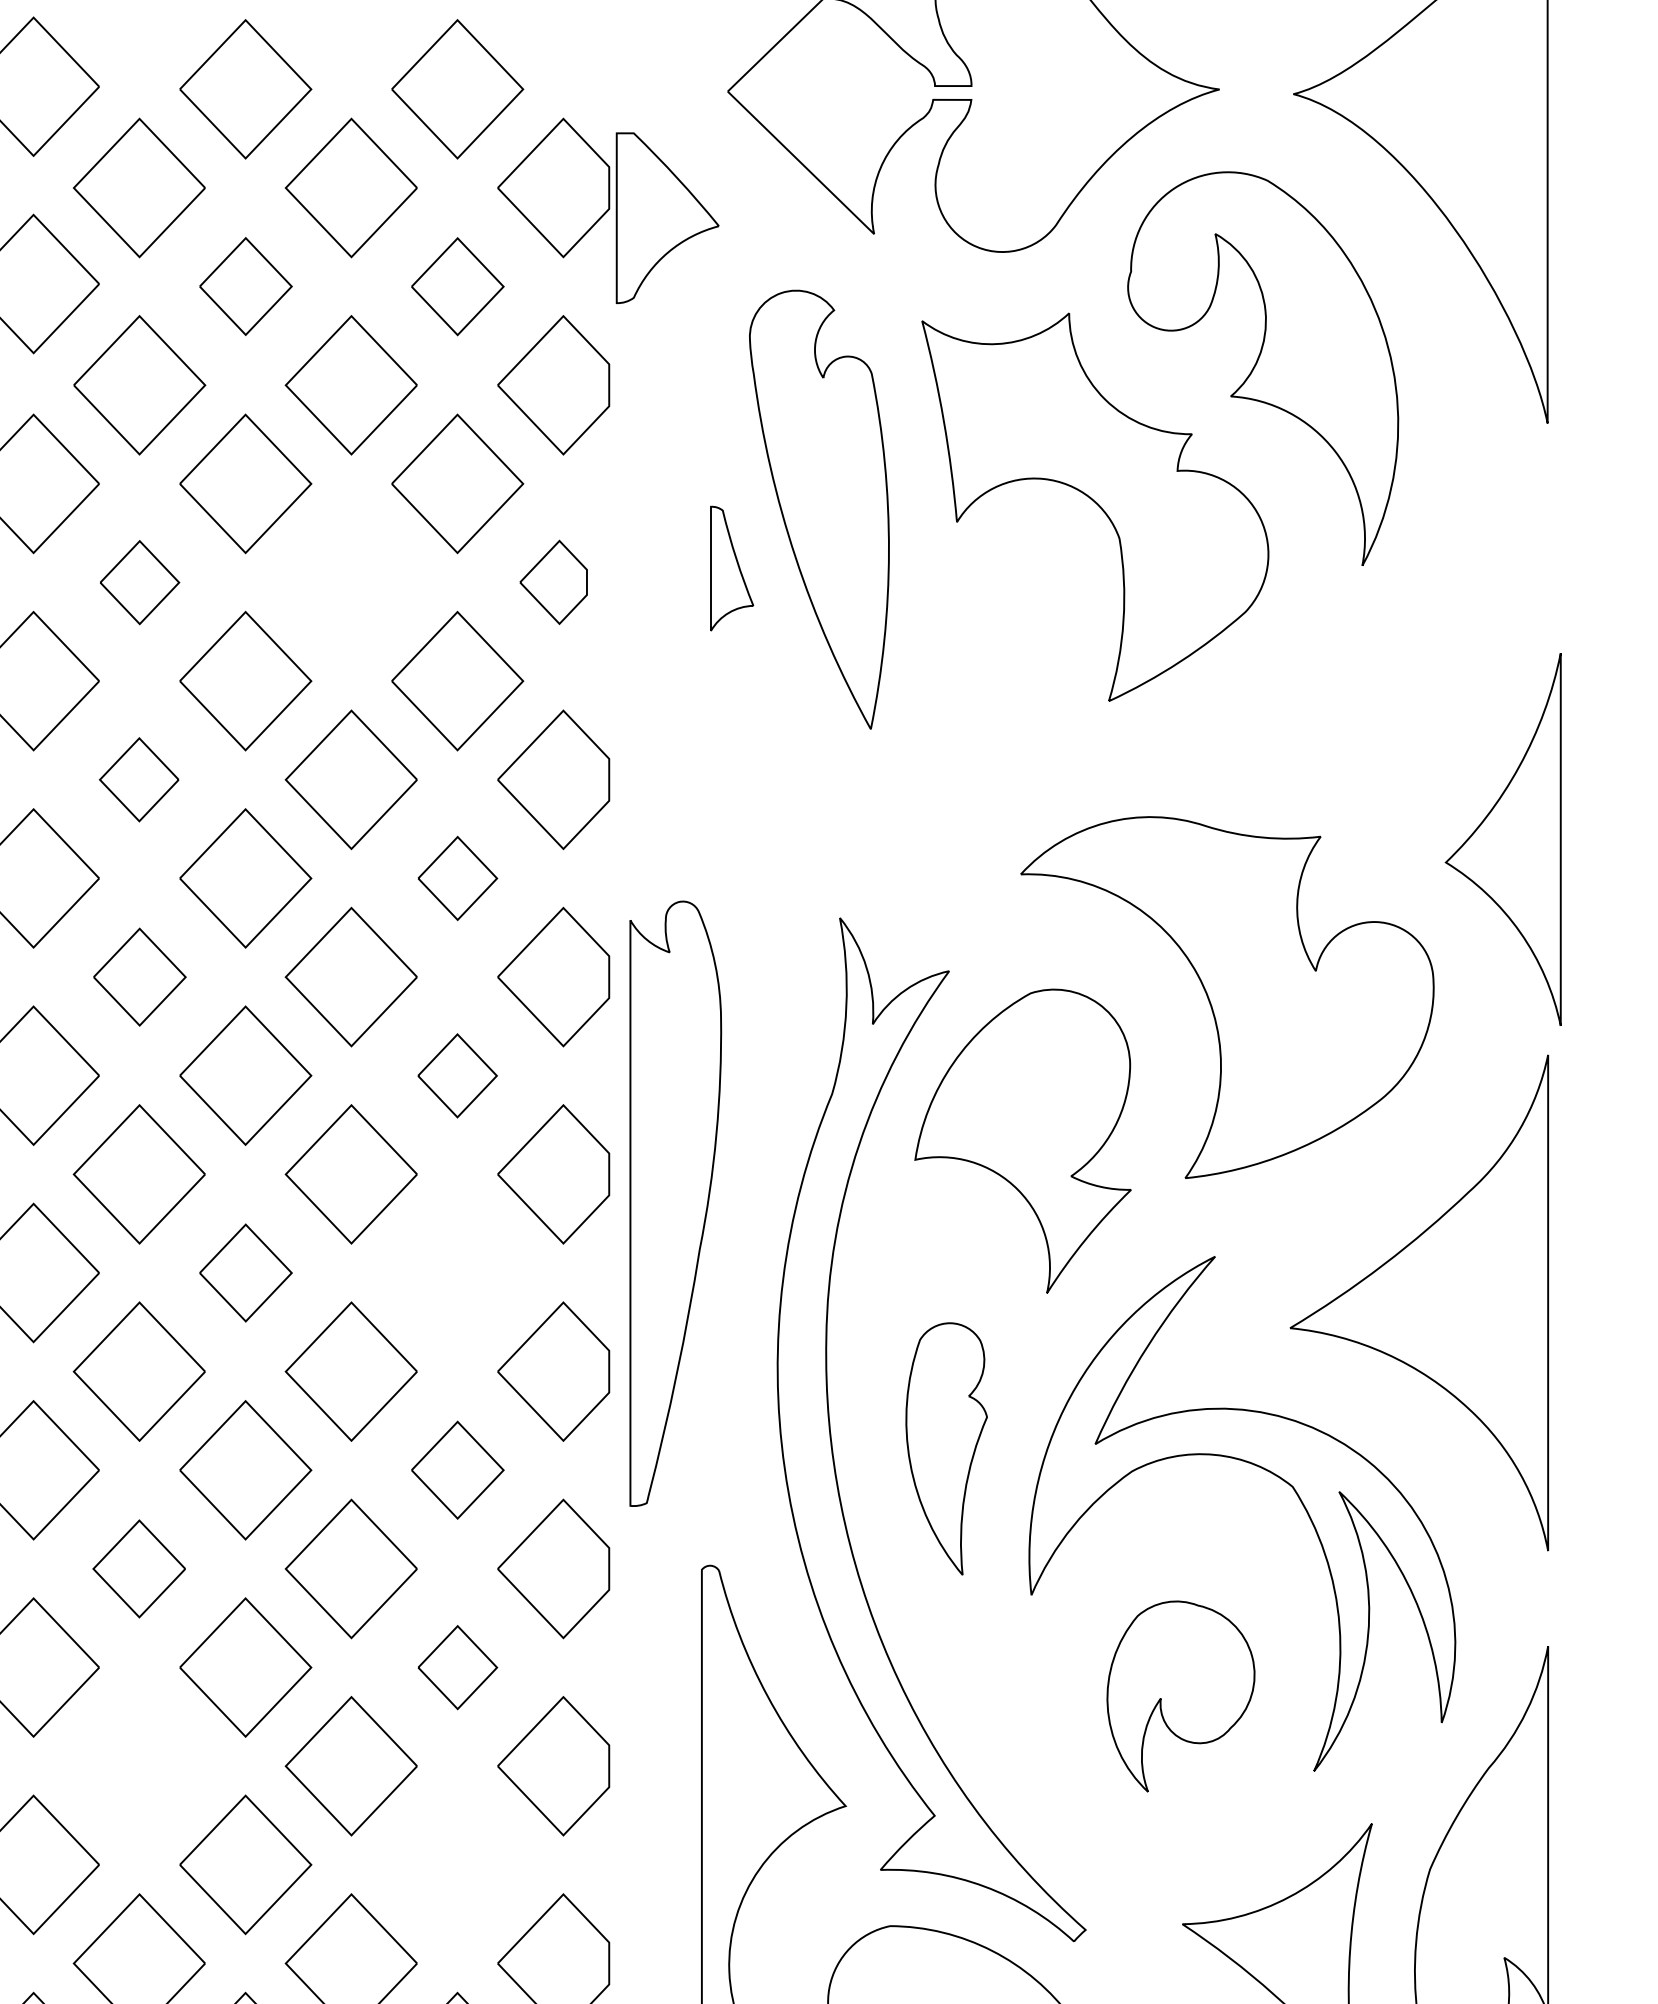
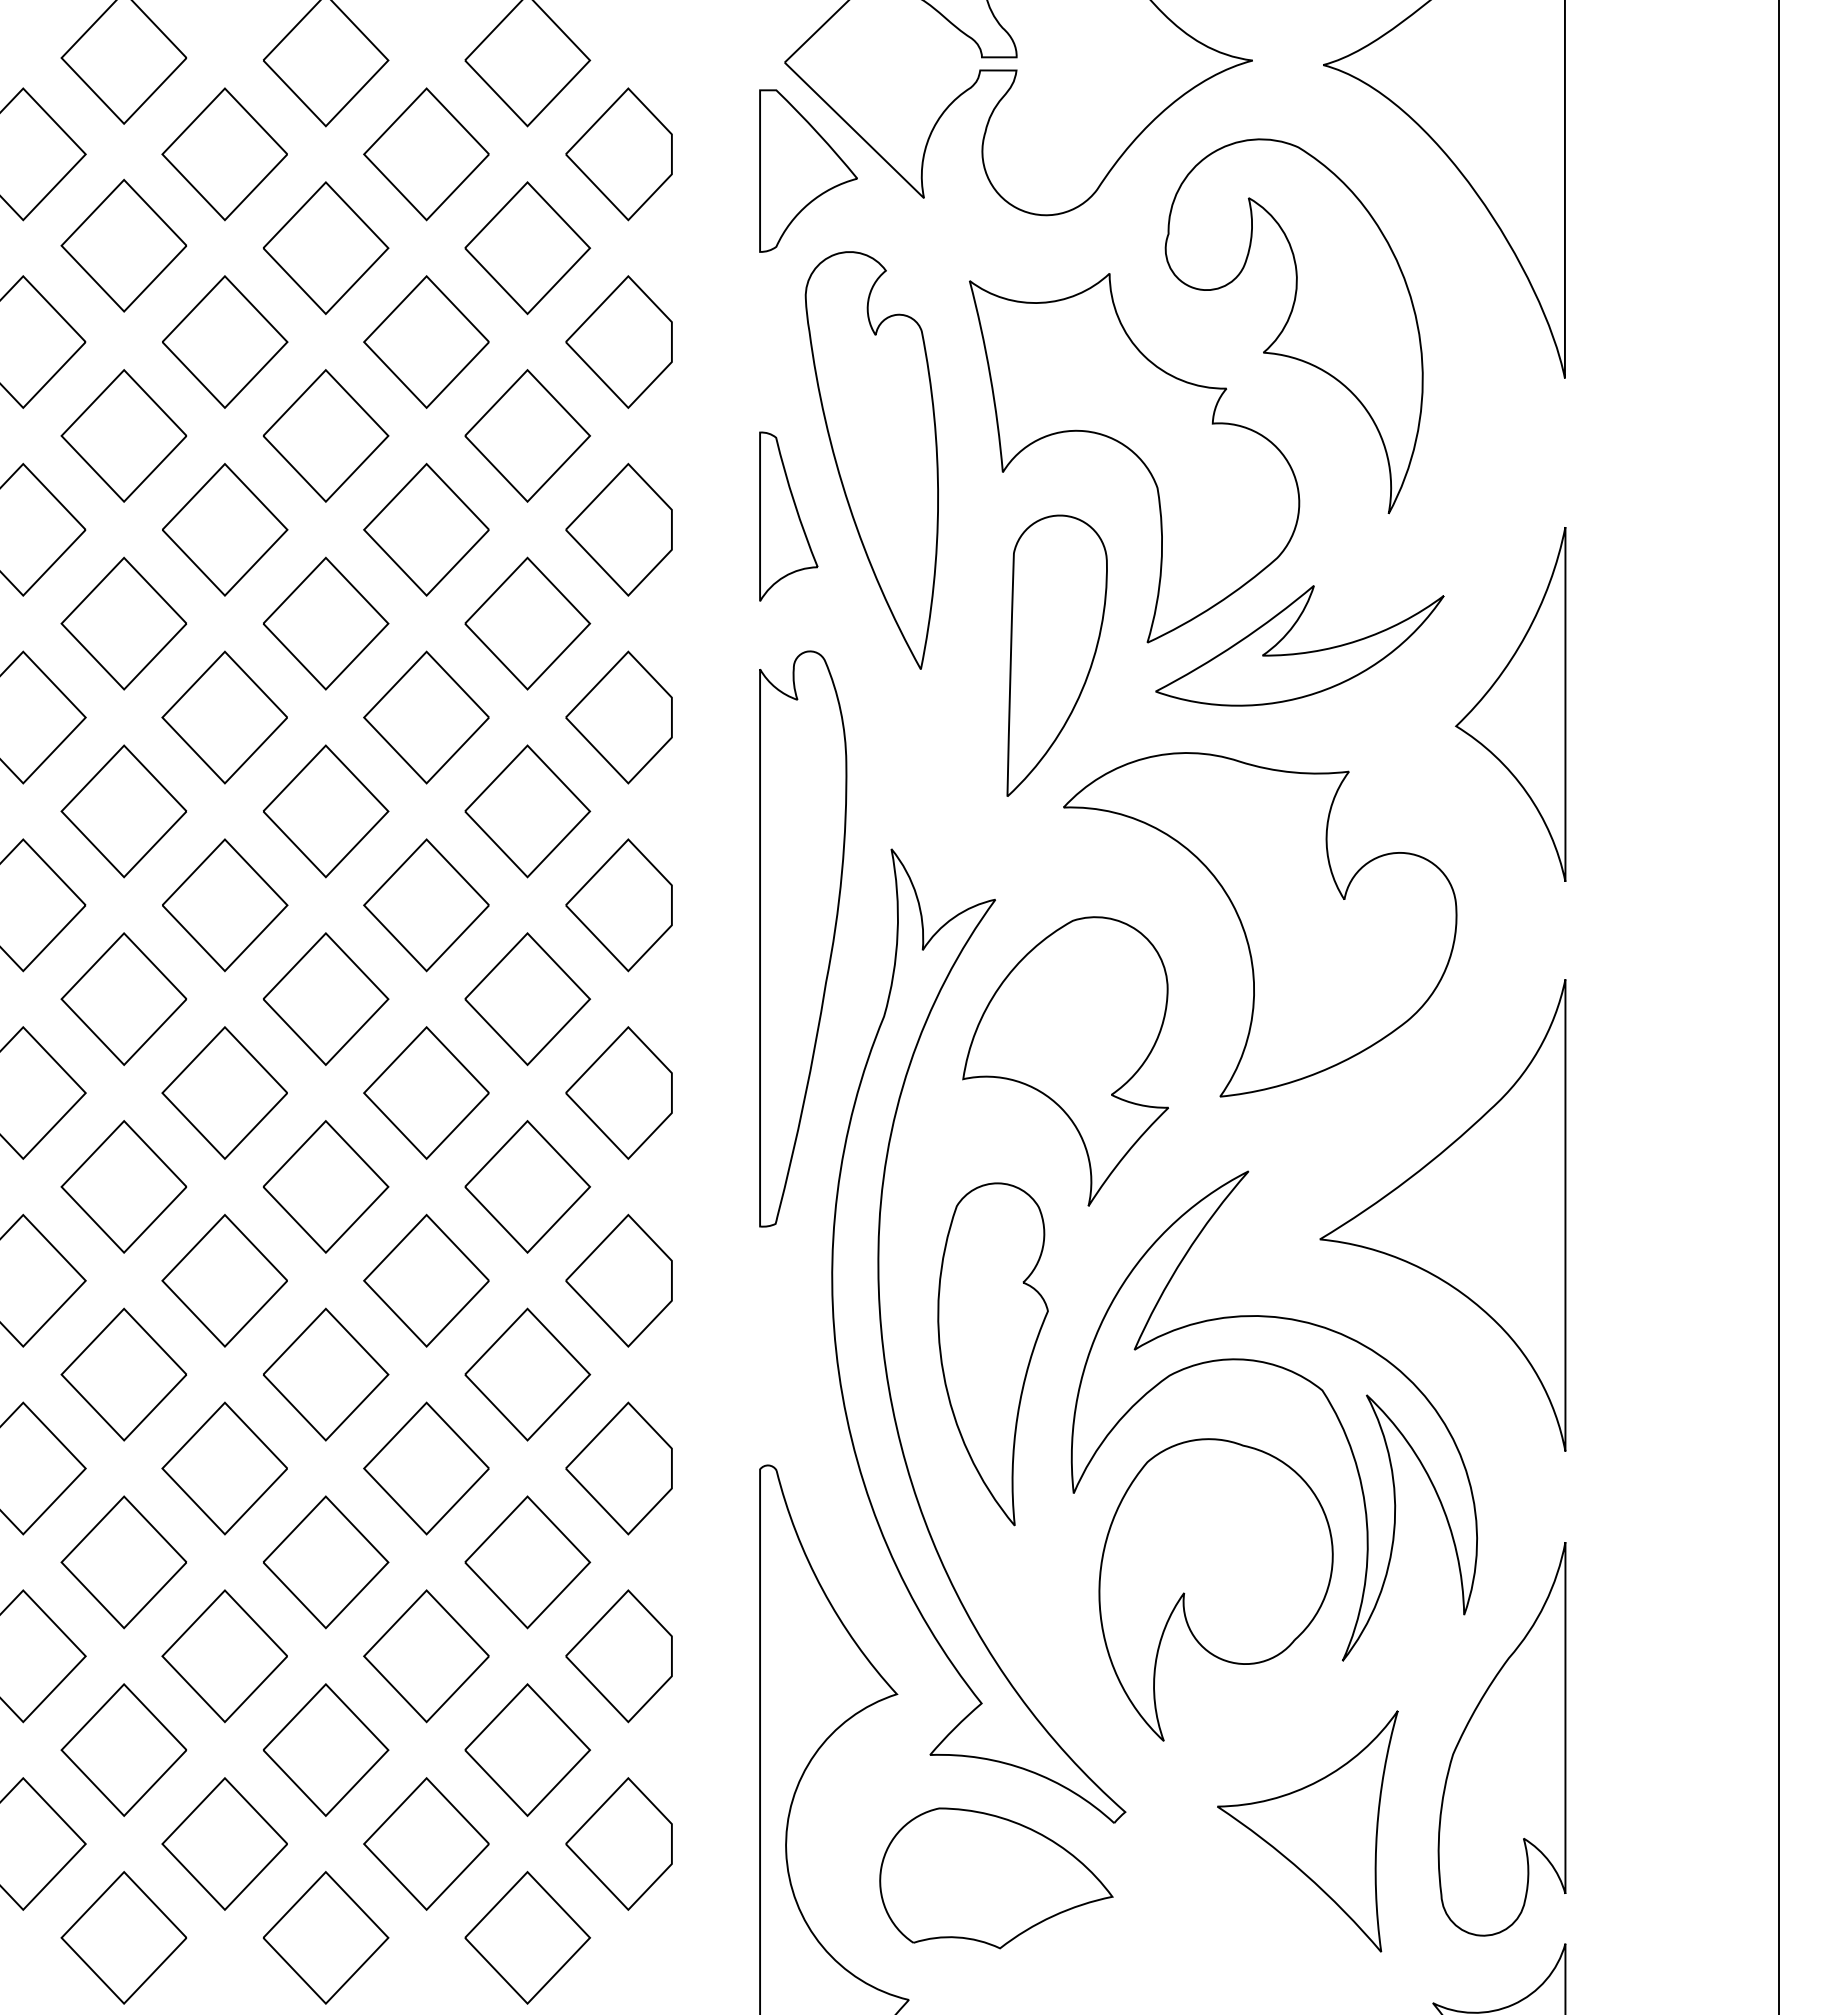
part: (667, 217) -> (808, 170), moved
part: (246, 285) -> (326, 247), size x1.43
part: (457, 286) -> (527, 248), size x1.43
part: (731, 568) -> (788, 516), size x1.43
part: (140, 582) -> (225, 529), size x1.67
part: (351, 582) -> (426, 529), added
part: (553, 582) -> (618, 529), size x1.67
part: (1268, 711) -> (1299, 652), added
part: (1013, 714) -> (1056, 655), added
part: (139, 779) -> (224, 717), size x1.67
part: (1503, 839) -> (1510, 704), moved
part: (457, 878) -> (527, 811), size x1.67
part: (140, 977) -> (225, 905), size x1.43
part: (457, 1076) -> (527, 999), size x1.67
part: (676, 1203) -> (803, 938), moved
part: (246, 1272) -> (326, 1186), size x1.43
part: (457, 1272) -> (527, 1186), added
part: (946, 1449) -> (992, 1354), size x1.43
part: (457, 1470) -> (527, 1374), size x1.43
part: (139, 1568) -> (224, 1468), size x1.43
part: (457, 1667) -> (527, 1562), size x1.67
part: (1180, 1696) -> (1215, 1589), size x1.67
part: (139, 1766) -> (224, 1656), added
part: (457, 1864) -> (527, 1749), added

